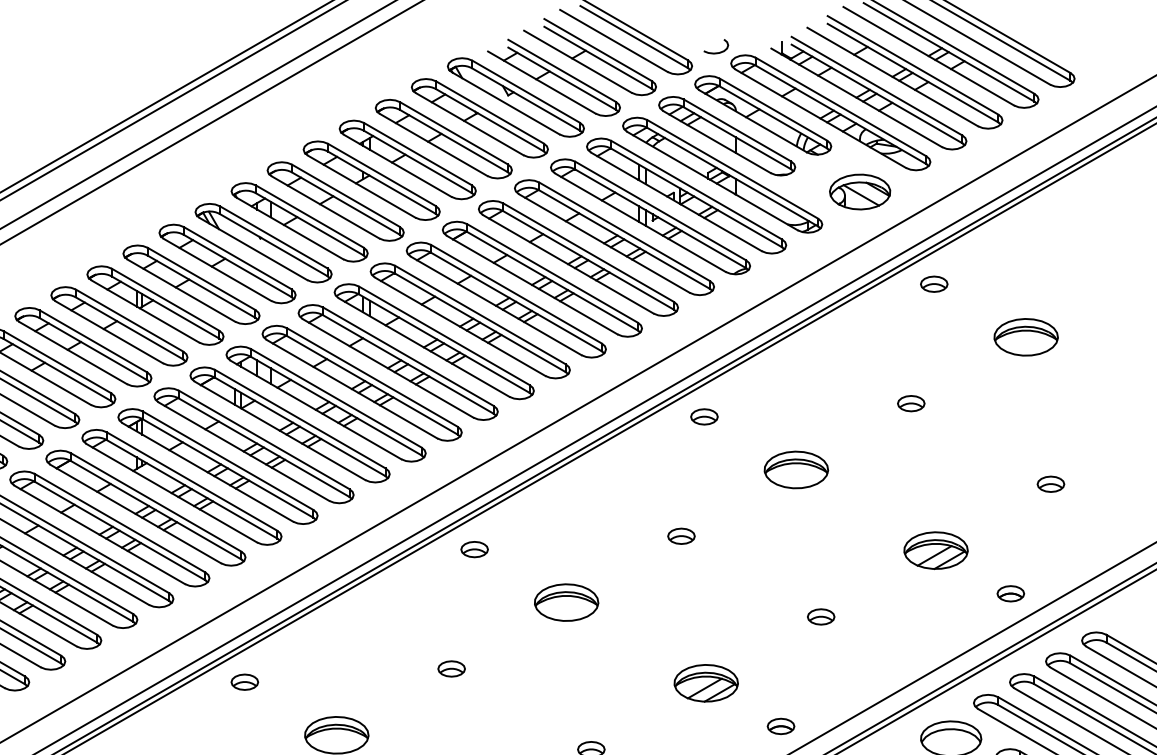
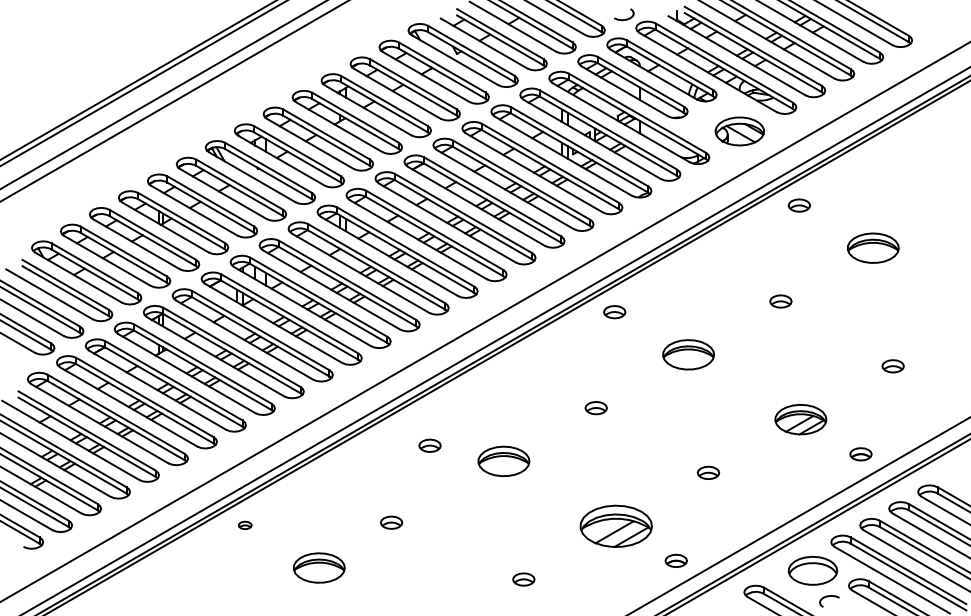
part: (473, 549) -> (429, 445), moved
part: (451, 668) -> (391, 522), moved
part: (243, 682) -> (244, 525), size x0.6
part: (705, 682) -> (615, 525), size x1.4

